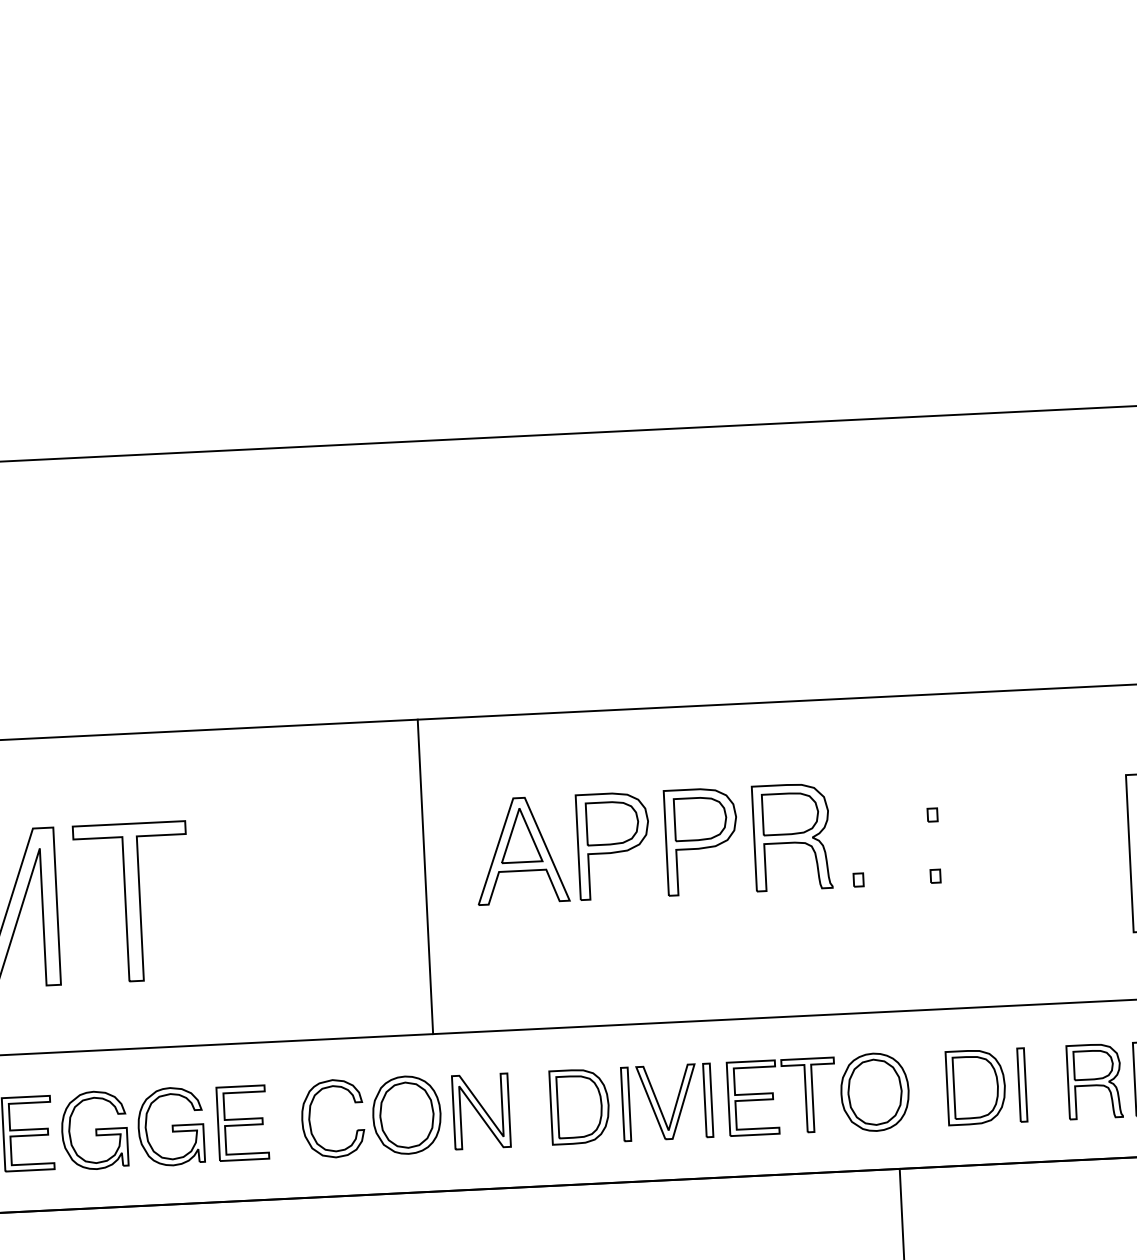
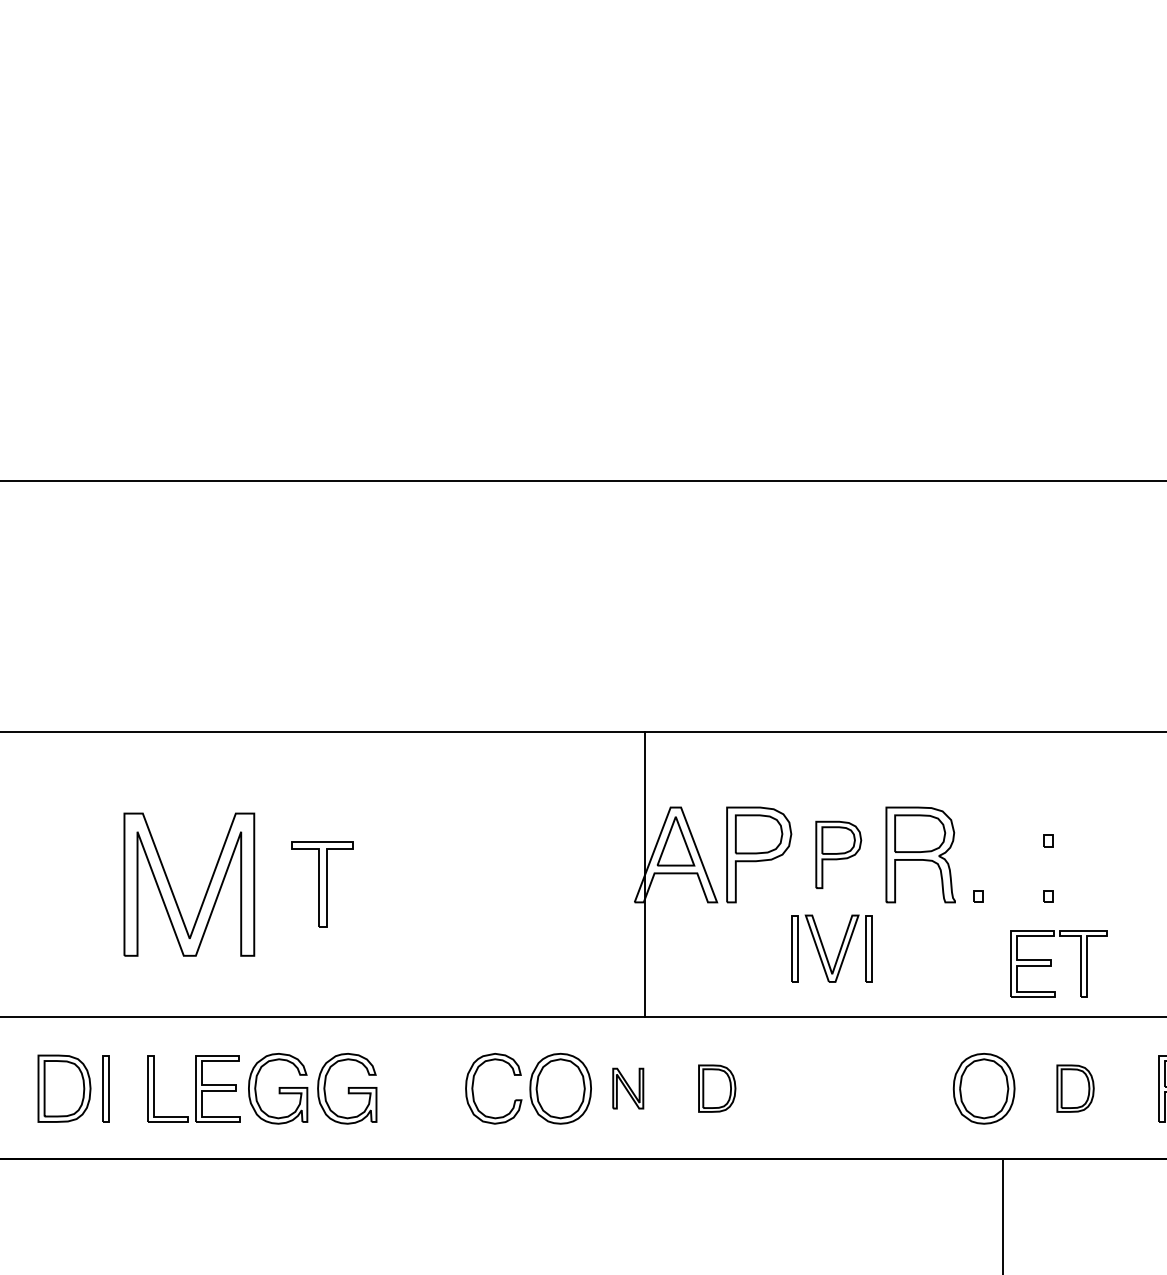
part: (701, 841) -> (838, 854), size x0.7
line: (424, 876) -> (644, 874), moved
part: (132, 902) -> (322, 884), size x0.6
part: (1022, 1084) -> (1117, 1088), removed
part: (975, 1087) -> (1075, 1088), size x0.7
part: (773, 1096) -> (1051, 963), moved
part: (659, 1104) -> (825, 950), moved
part: (580, 1106) -> (717, 1088), size x0.7
part: (481, 1111) -> (628, 1088), size x0.6
part: (243, 1122) -> (412, 1088), removed

